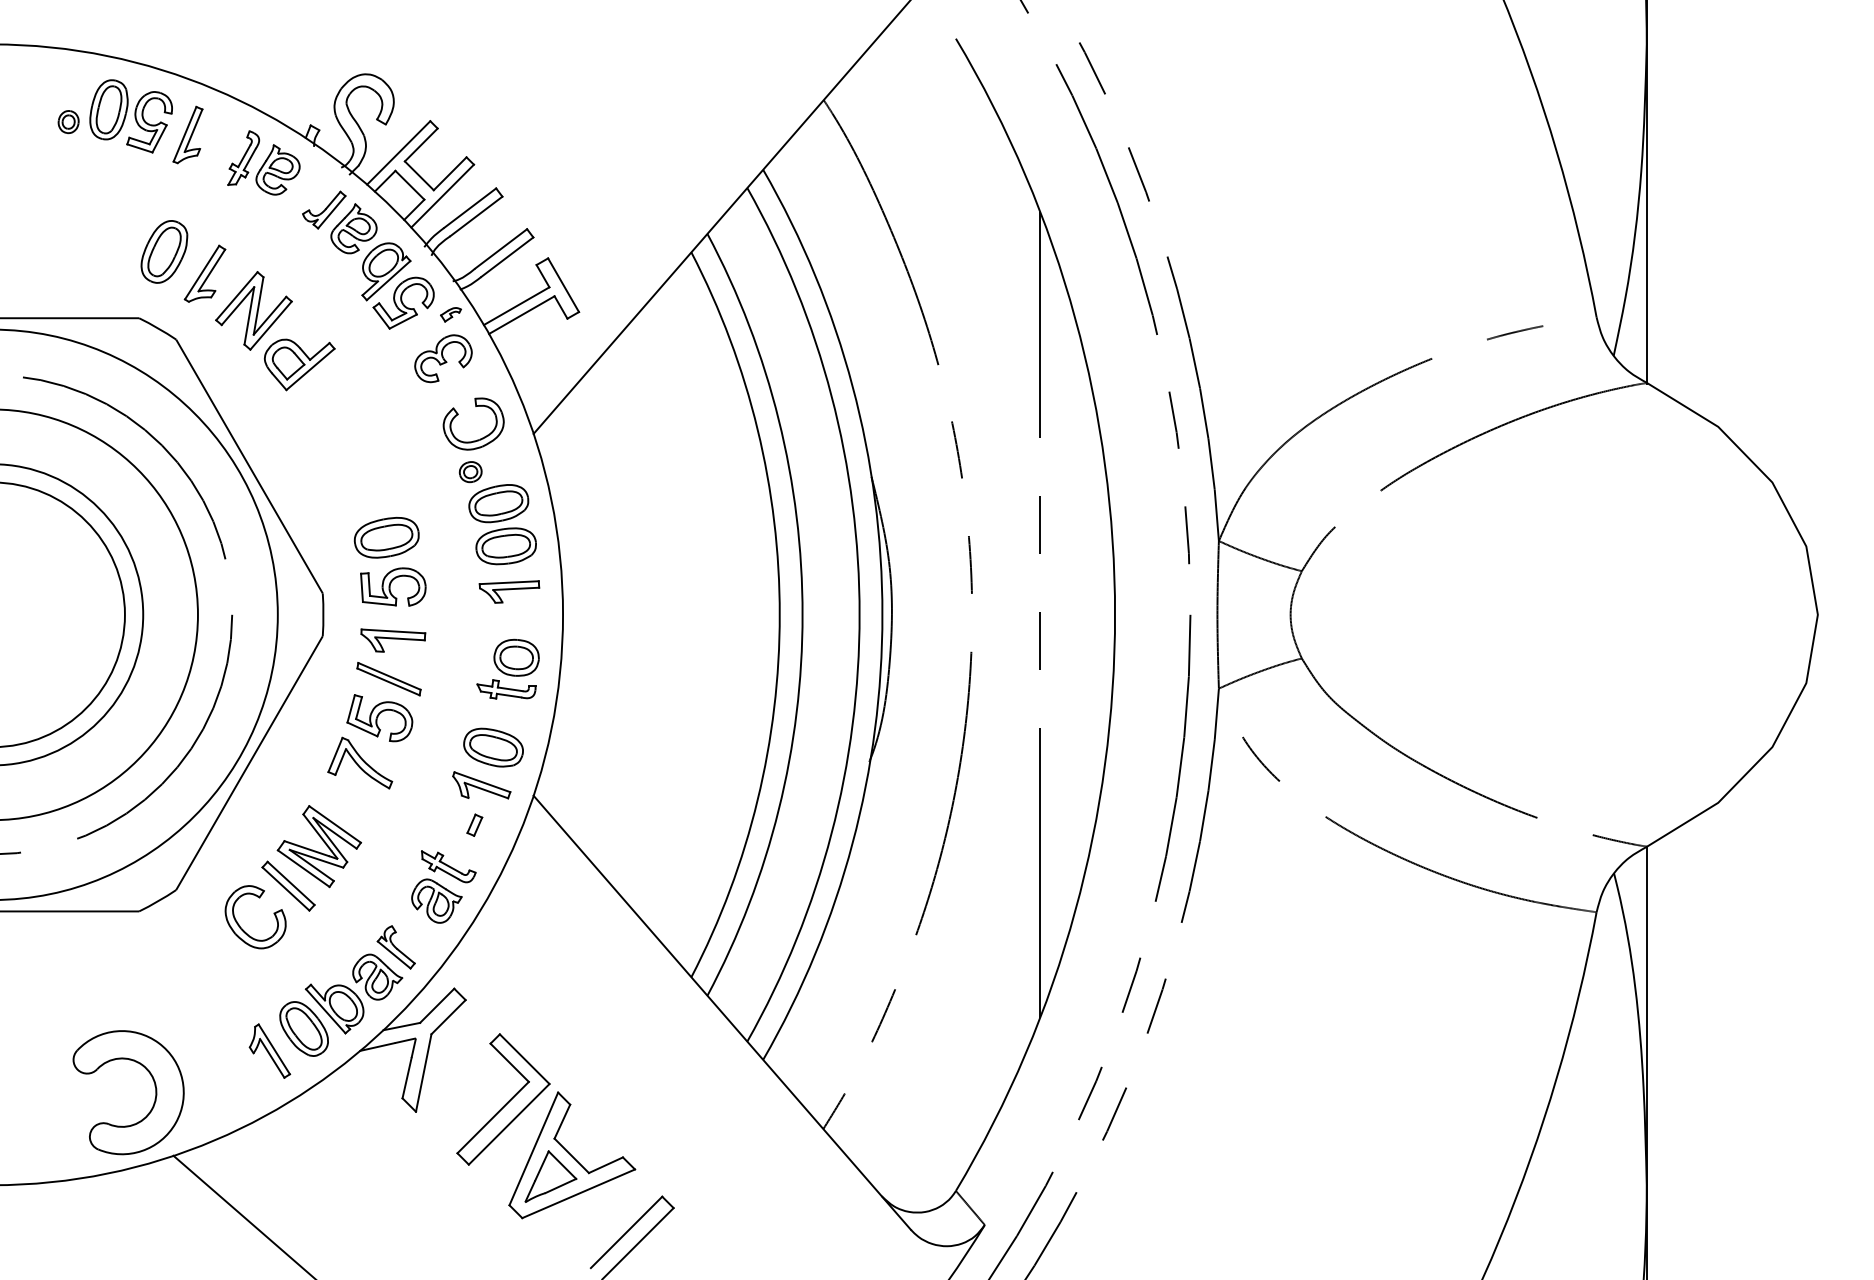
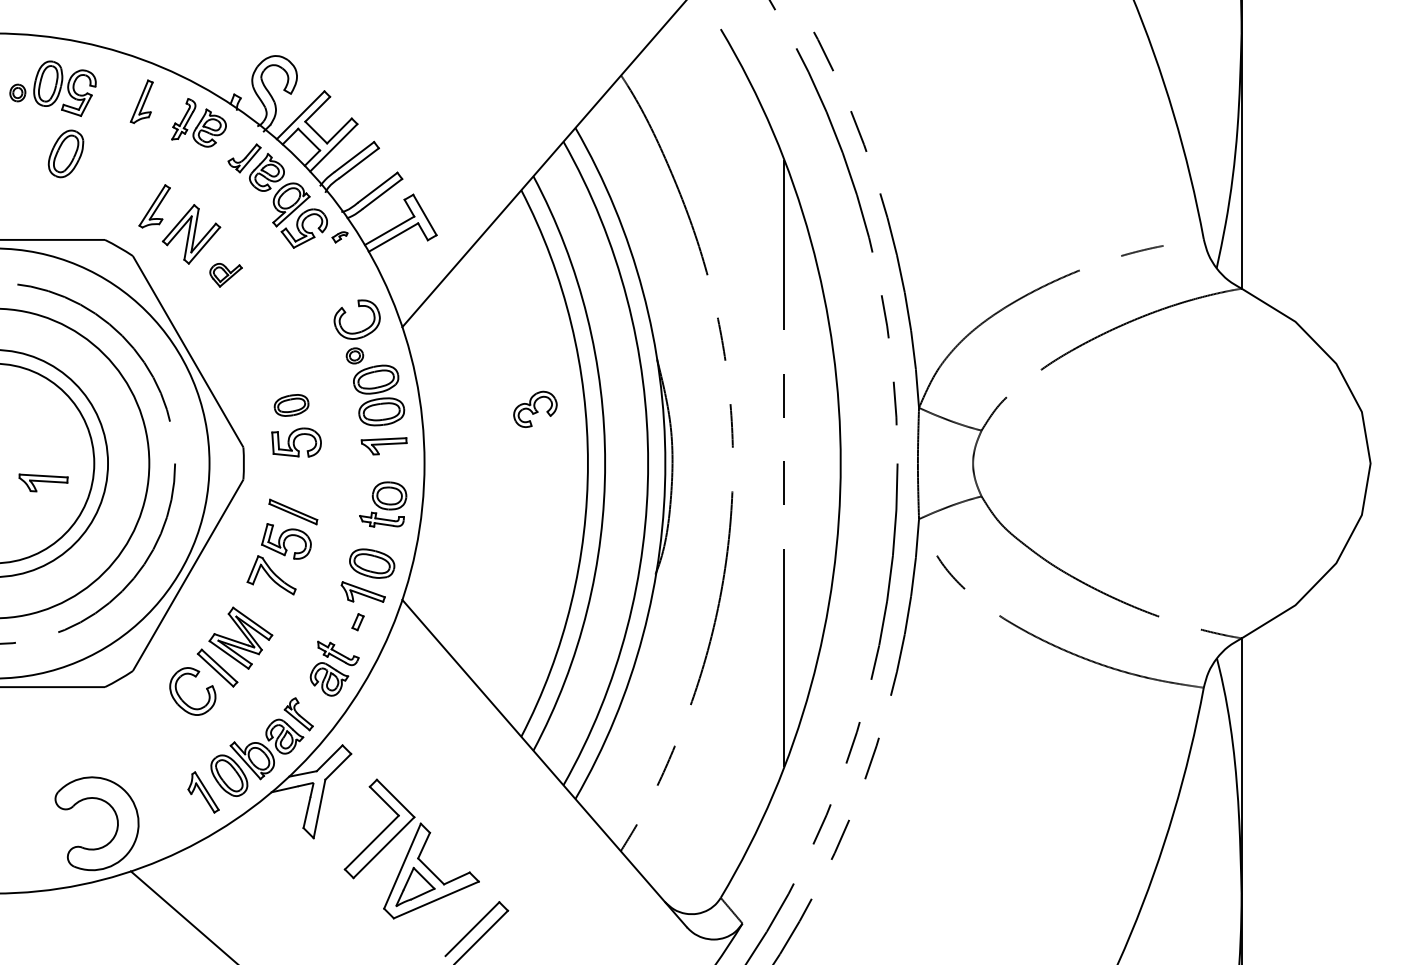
part: (114, 116) -> (52, 88), moved
part: (163, 251) -> (65, 153), moved
part: (443, 357) -> (535, 408), moved
part: (299, 365) -> (225, 275), size x0.6
part: (386, 537) -> (291, 405), size x0.7
part: (393, 640) -> (43, 482), moved

